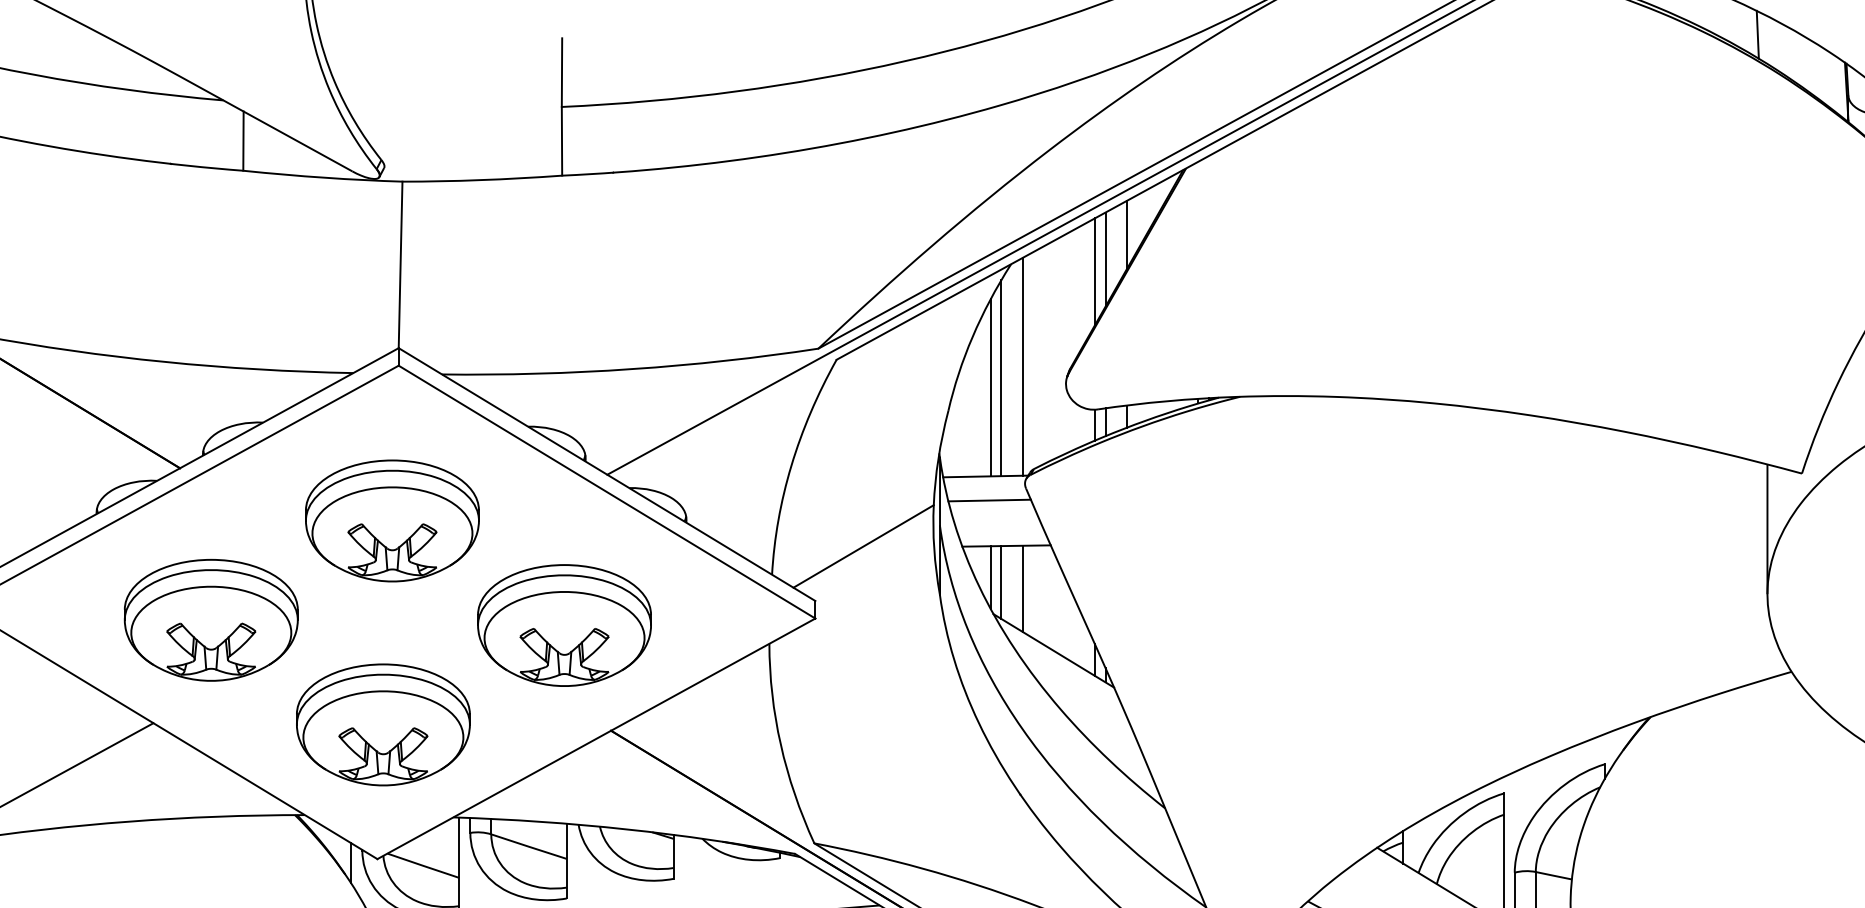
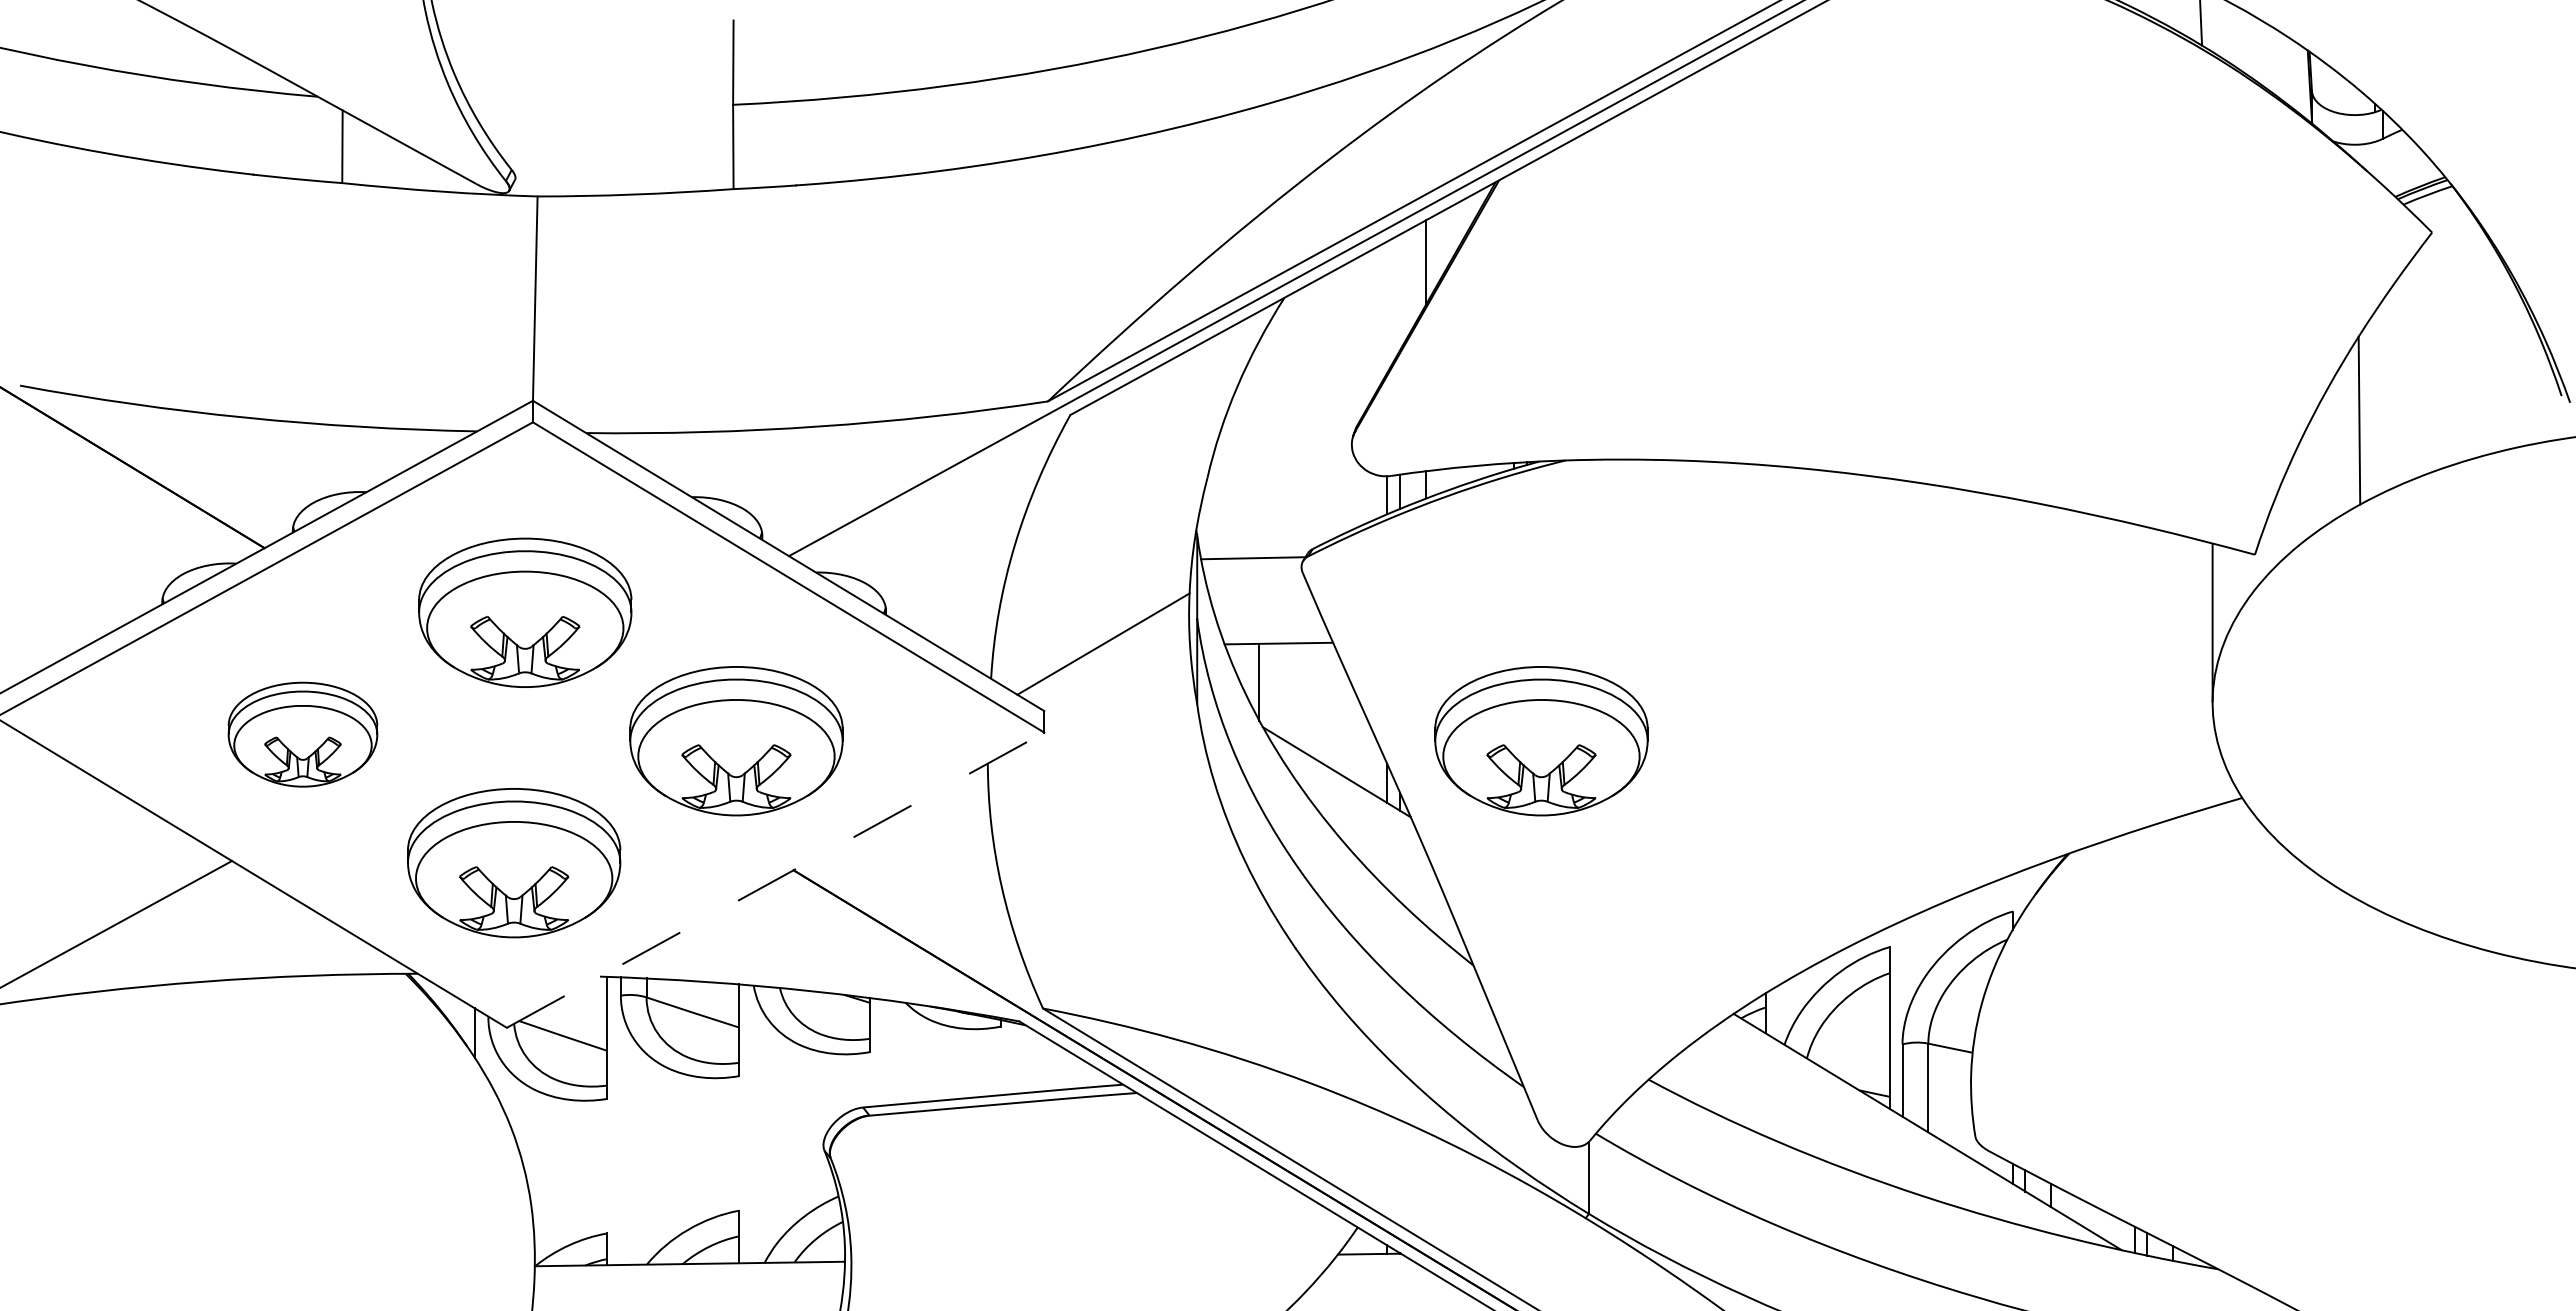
line: (1105, 259) -> (1400, 291), removed
line: (1095, 271) -> (1387, 306), removed
line: (1022, 366) -> (1298, 423), removed
line: (1001, 378) -> (1272, 437), removed
line: (990, 387) -> (1259, 449), removed
line: (989, 500) -> (1257, 587), removed
line: (1001, 582) -> (1272, 688), removed
line: (1022, 588) -> (1298, 695), removed
part: (210, 620) -> (302, 734), size x0.7
part: (1220, 625) -> (1541, 741), added
line: (596, 739) -> (775, 880), solid -> dashed

